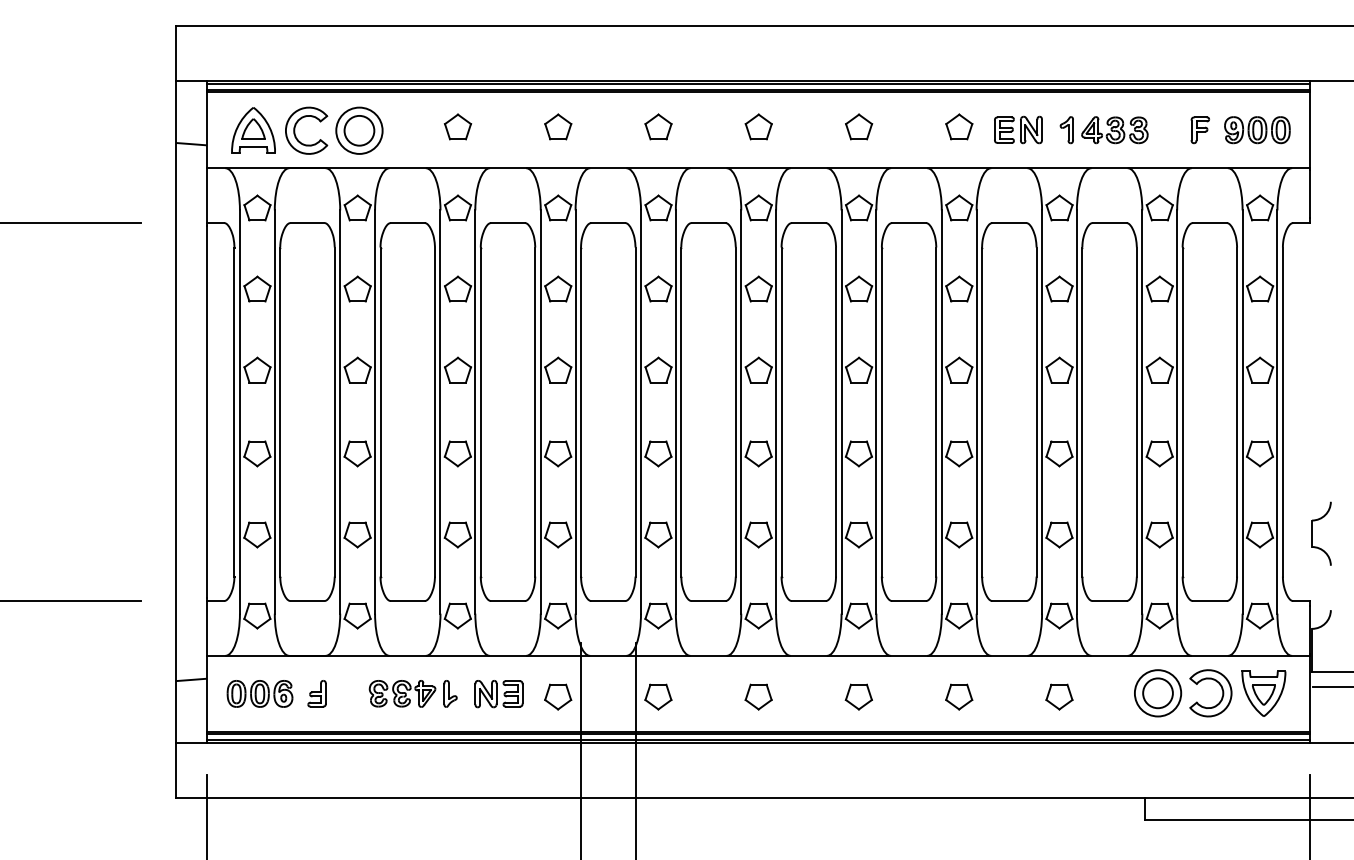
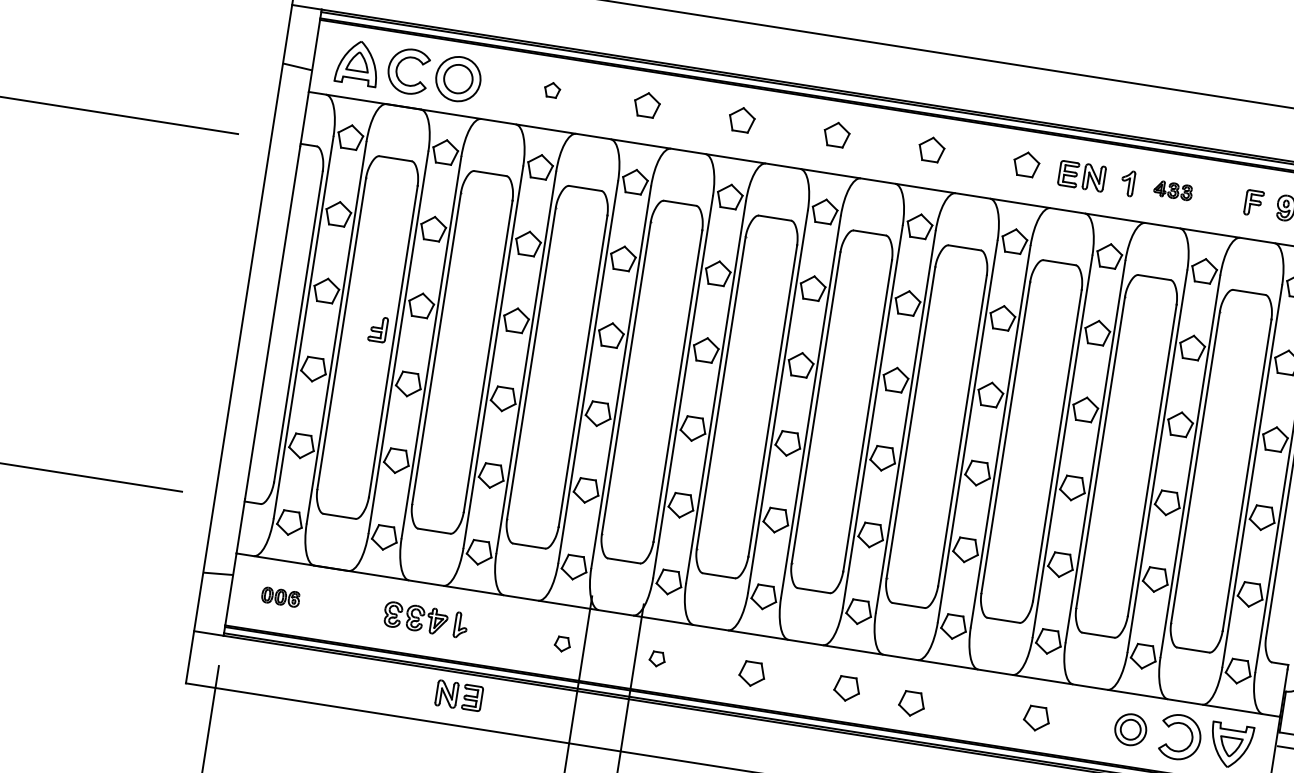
part: (458, 126) -> (552, 89), size x0.6
part: (1114, 130) -> (1172, 190), size x0.6
part: (259, 693) -> (280, 596), size x0.6
part: (316, 693) -> (377, 328), moved
part: (1158, 693) -> (1131, 729), size x0.7
part: (498, 694) -> (458, 696), moved
part: (558, 696) -> (562, 643), size x0.6
part: (658, 696) -> (657, 658), size x0.6
part: (959, 696) -> (912, 703), moved

